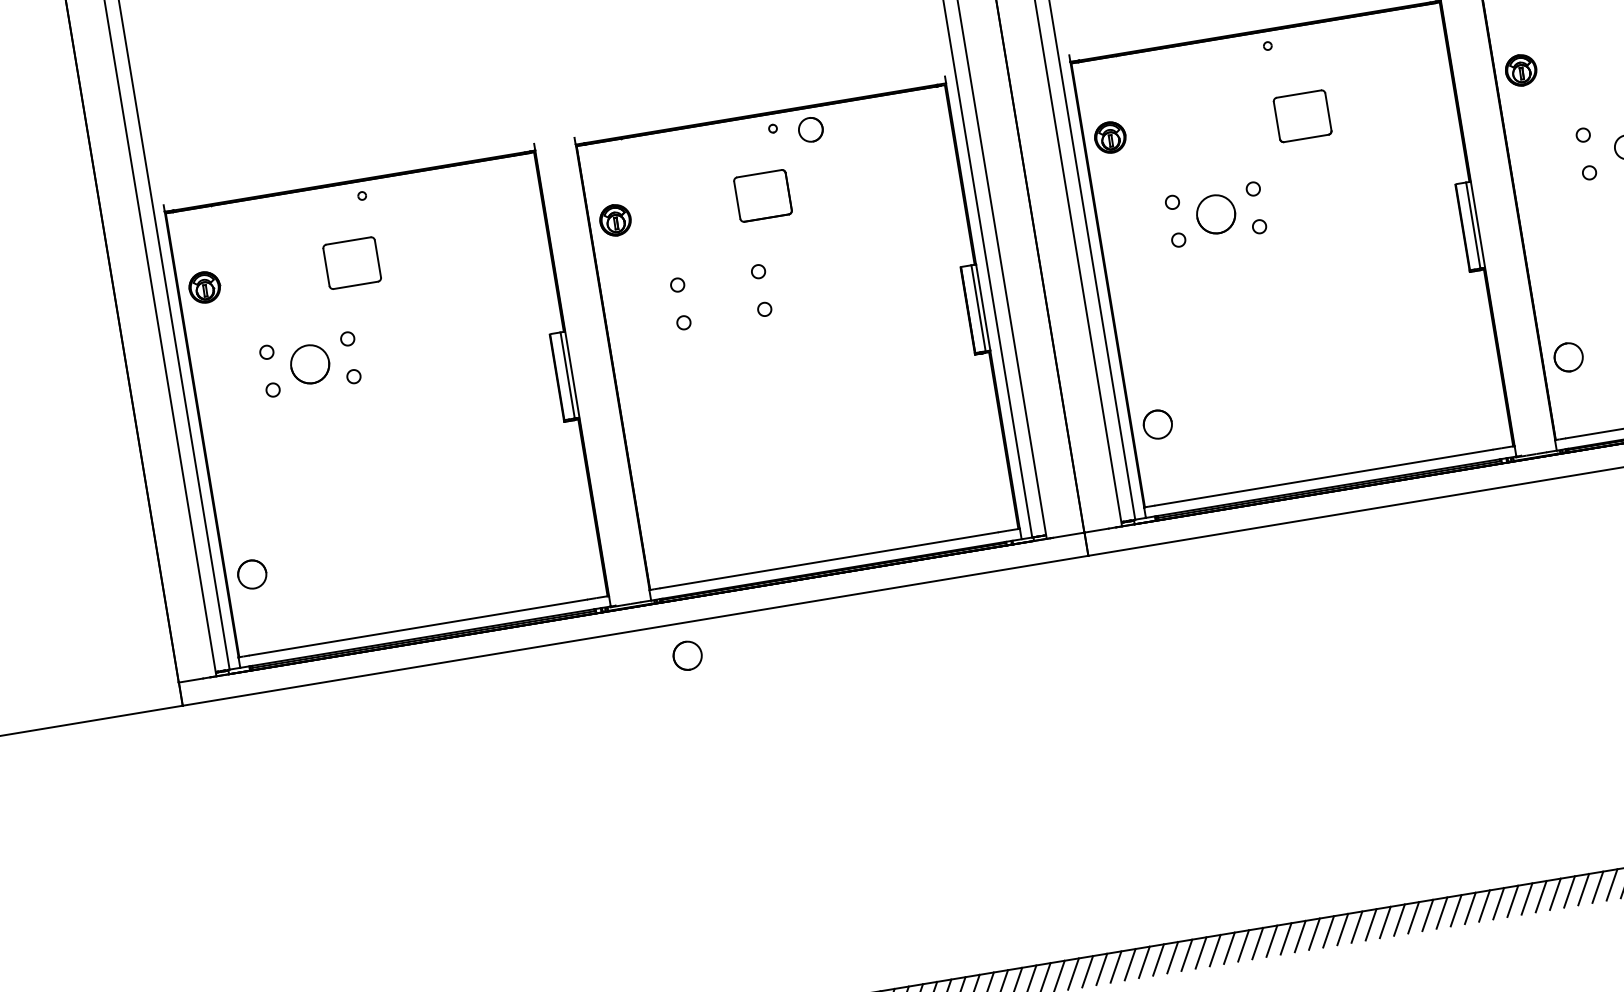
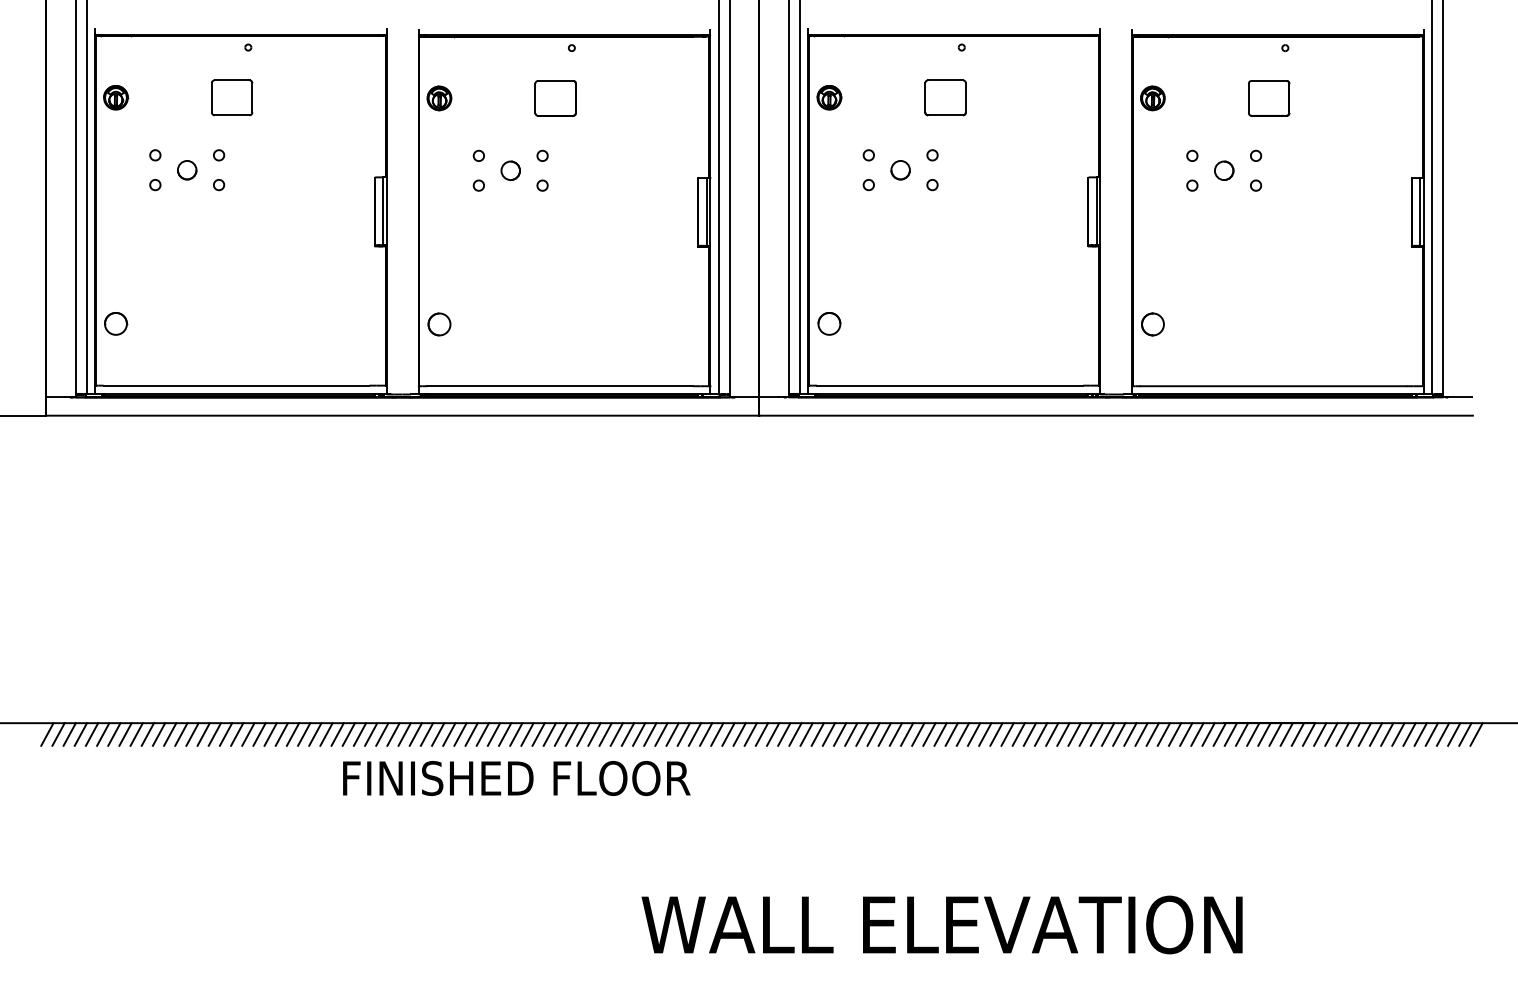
part: (1302, 115) -> (945, 97), moved
part: (810, 129) -> (510, 170), moved
circle: (1215, 214) -> (900, 170), size x0.62
circle: (310, 364) -> (187, 170), size x0.62
part: (687, 655) -> (439, 324), moved

